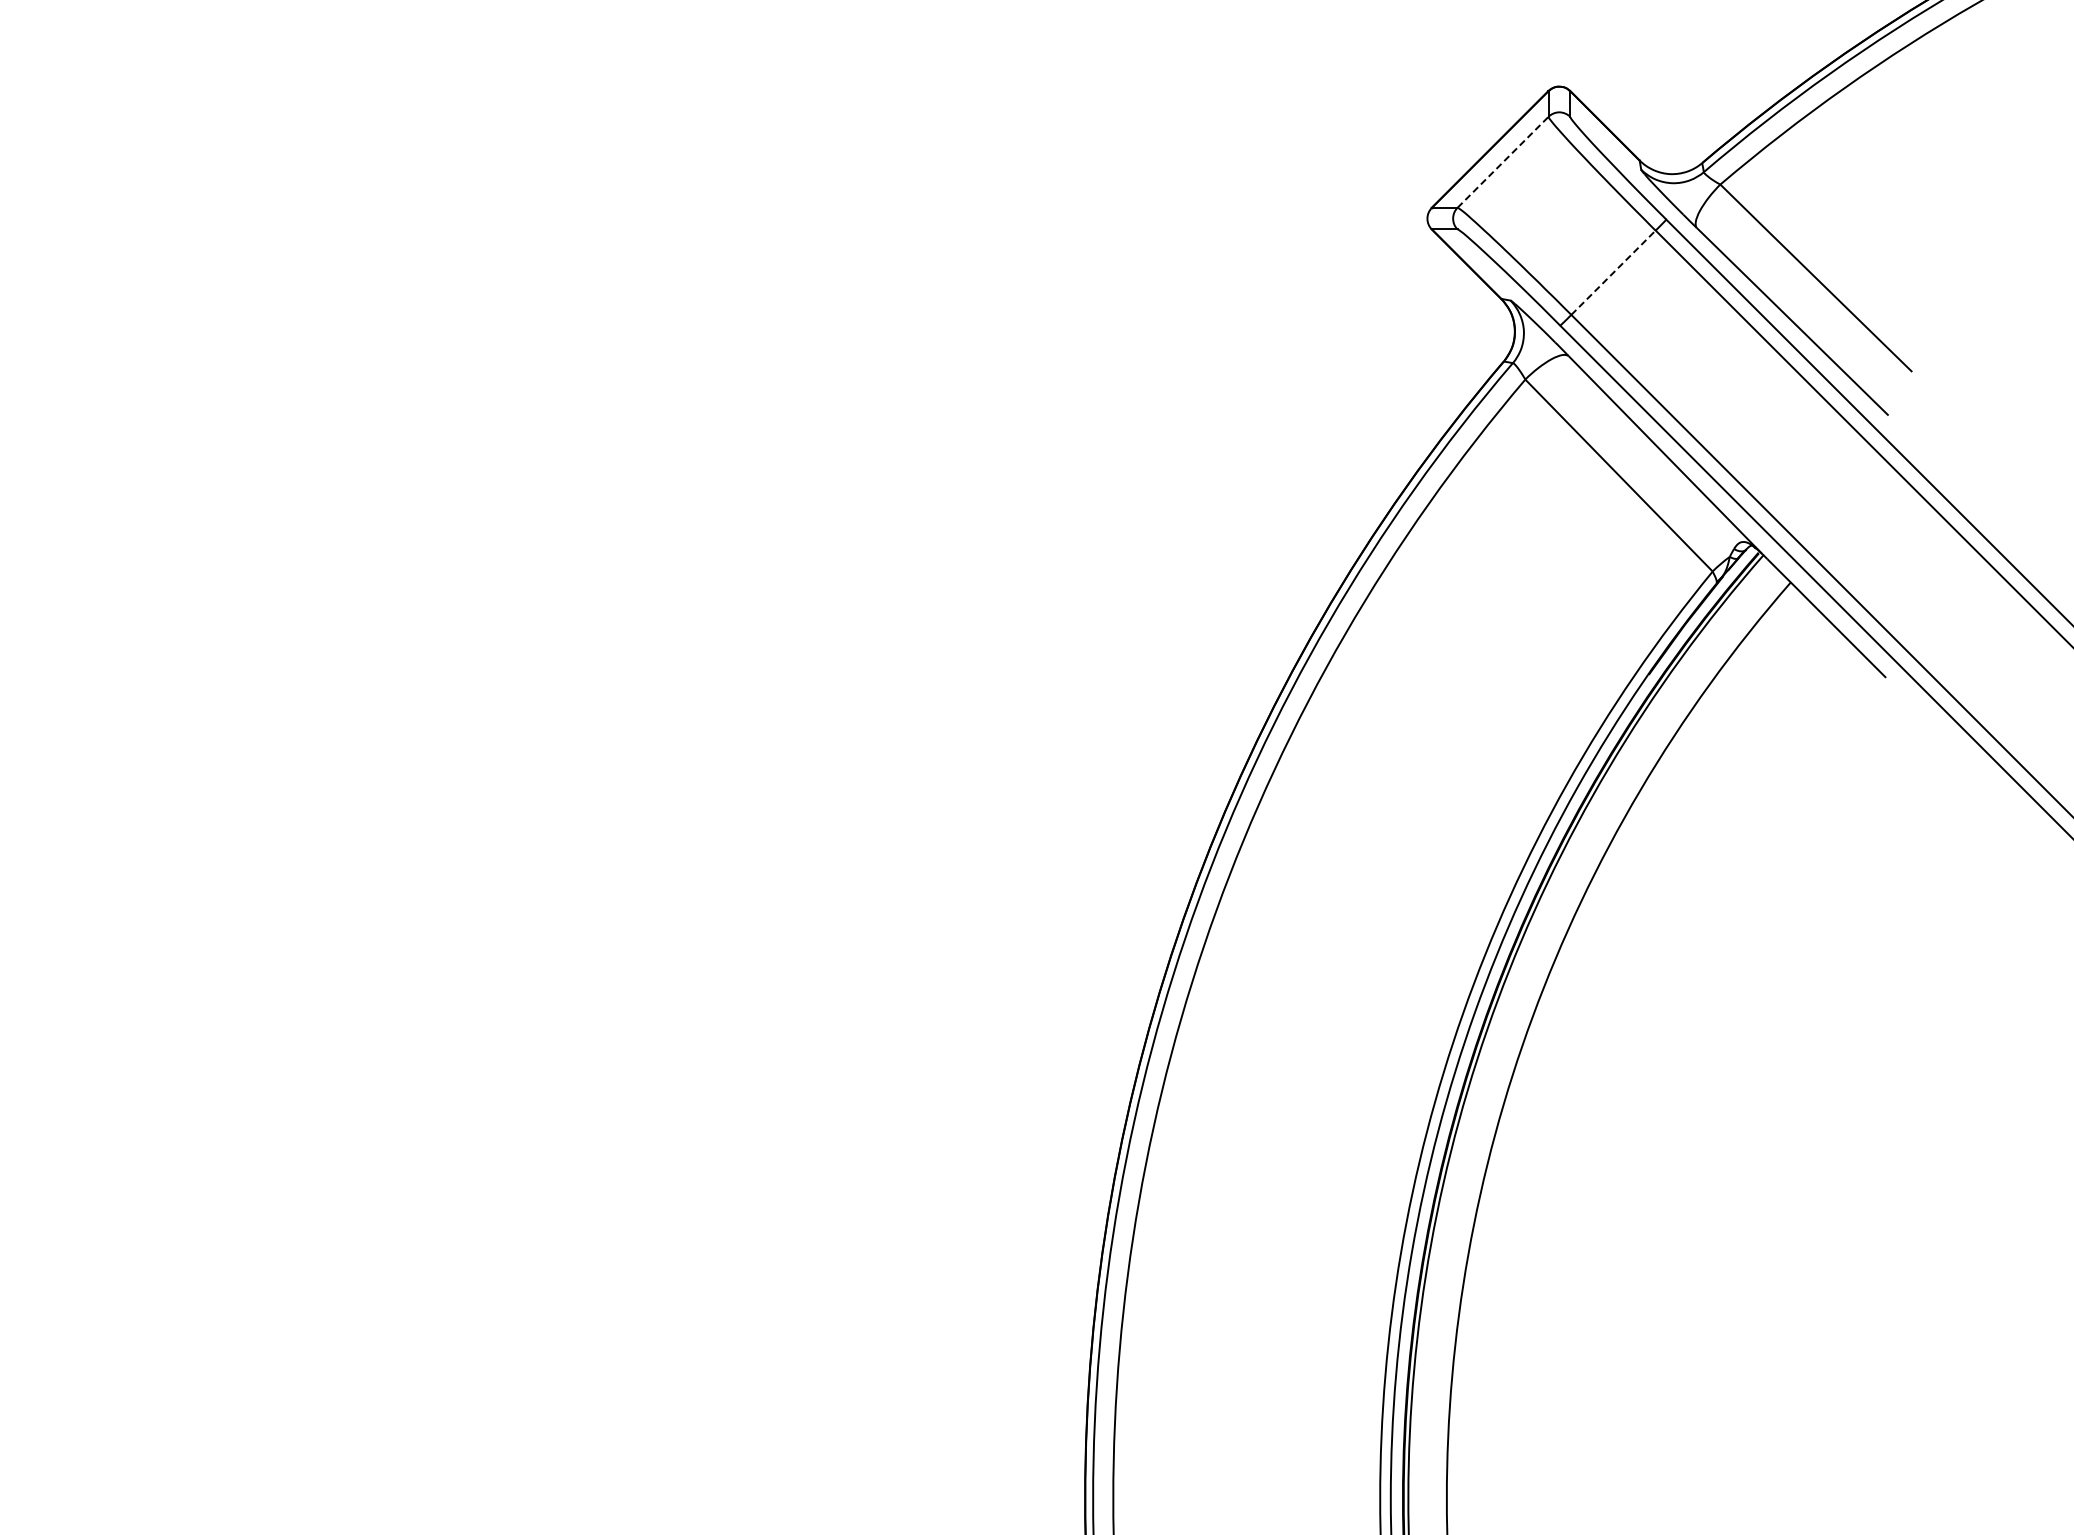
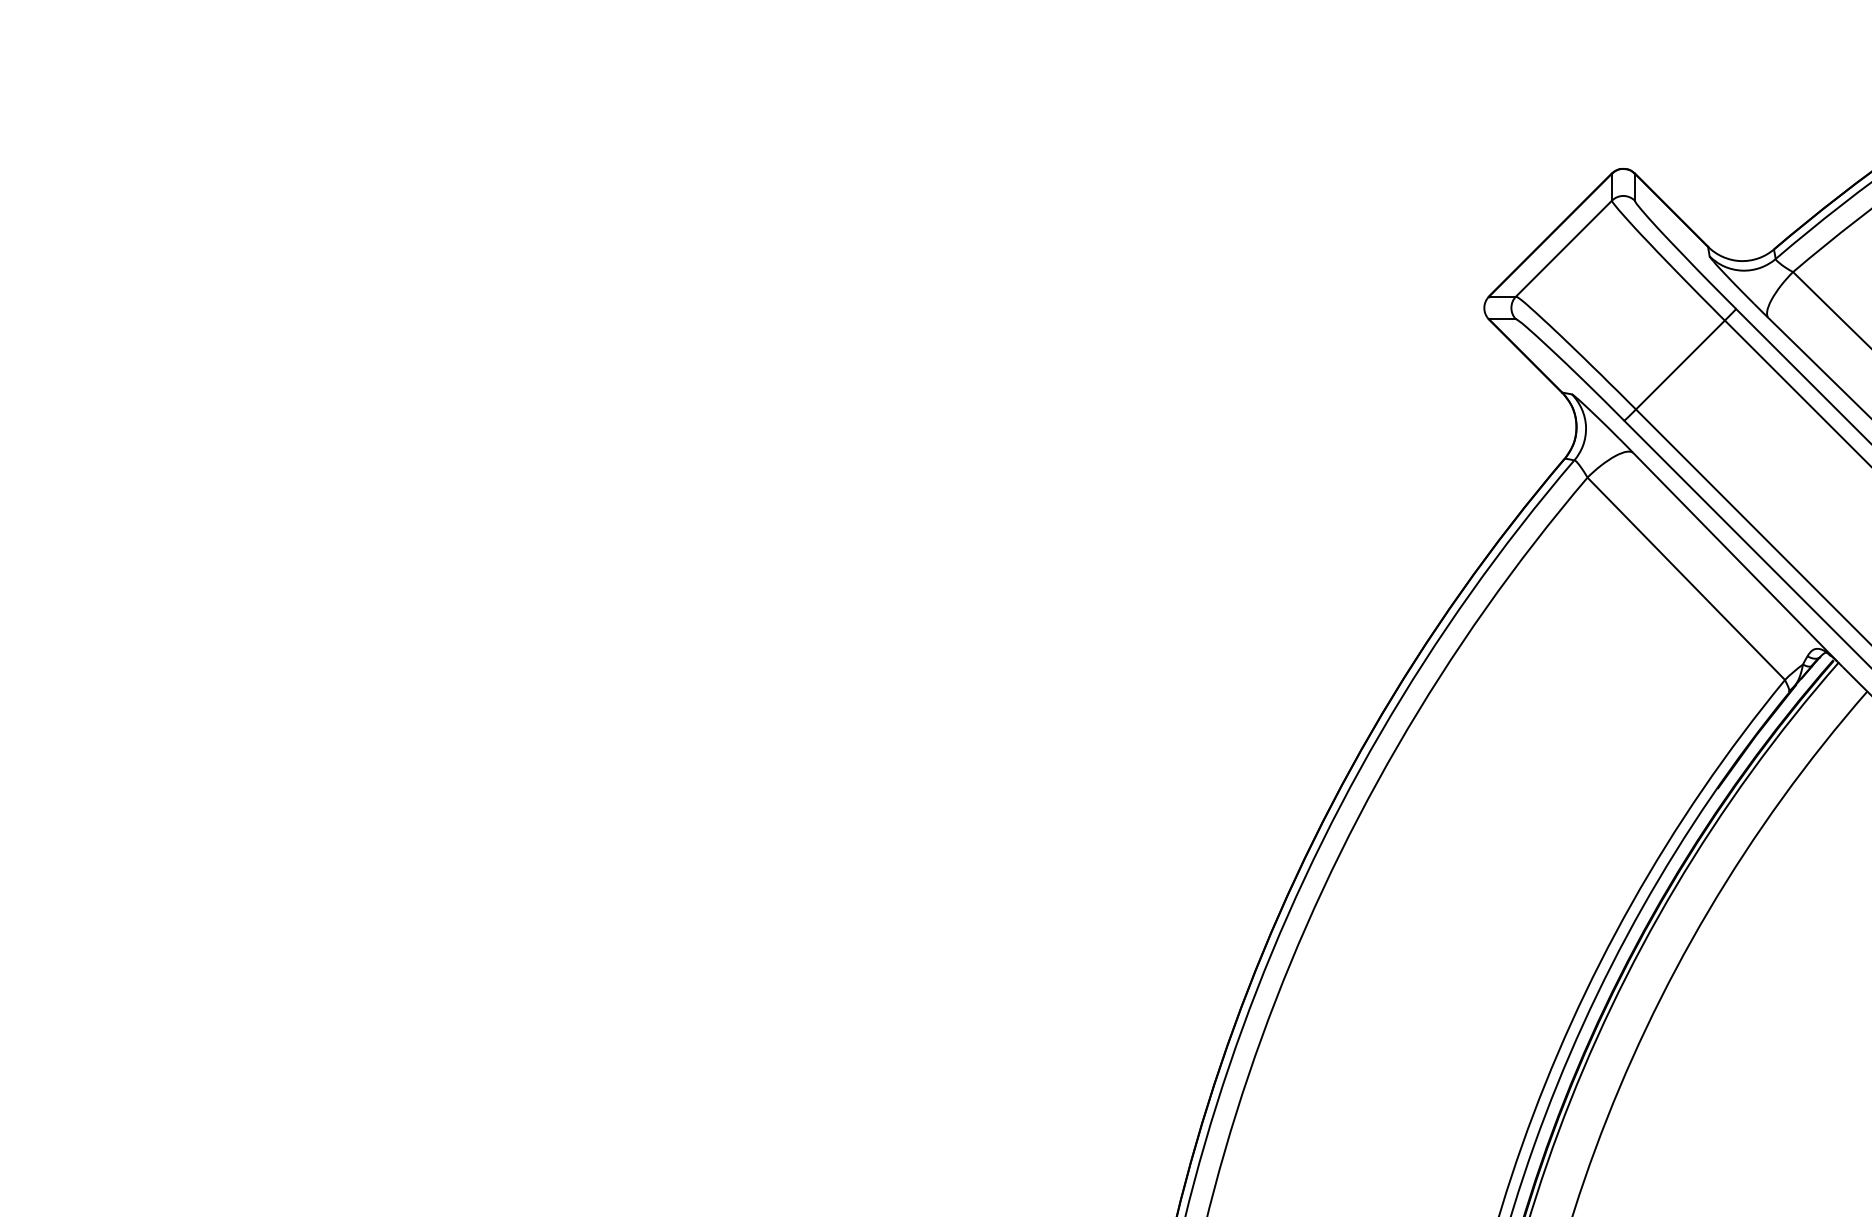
line: (1503, 161) -> (1564, 247), dashed -> solid
line: (1613, 272) -> (1680, 364), dashed -> solid

